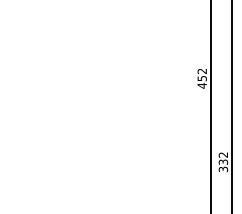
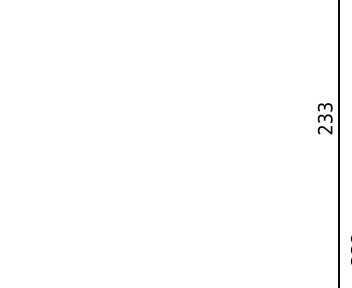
text: (201, 78) -> (324, 118), 452 -> 233

